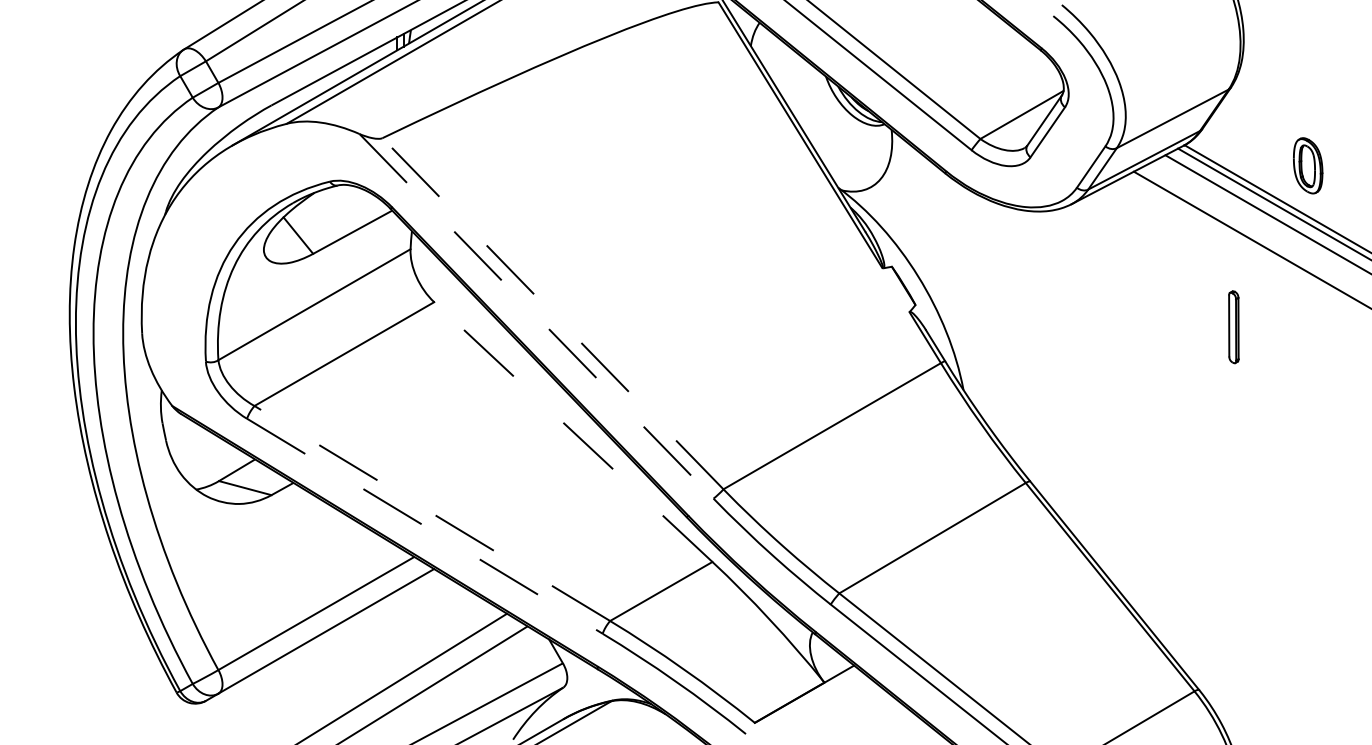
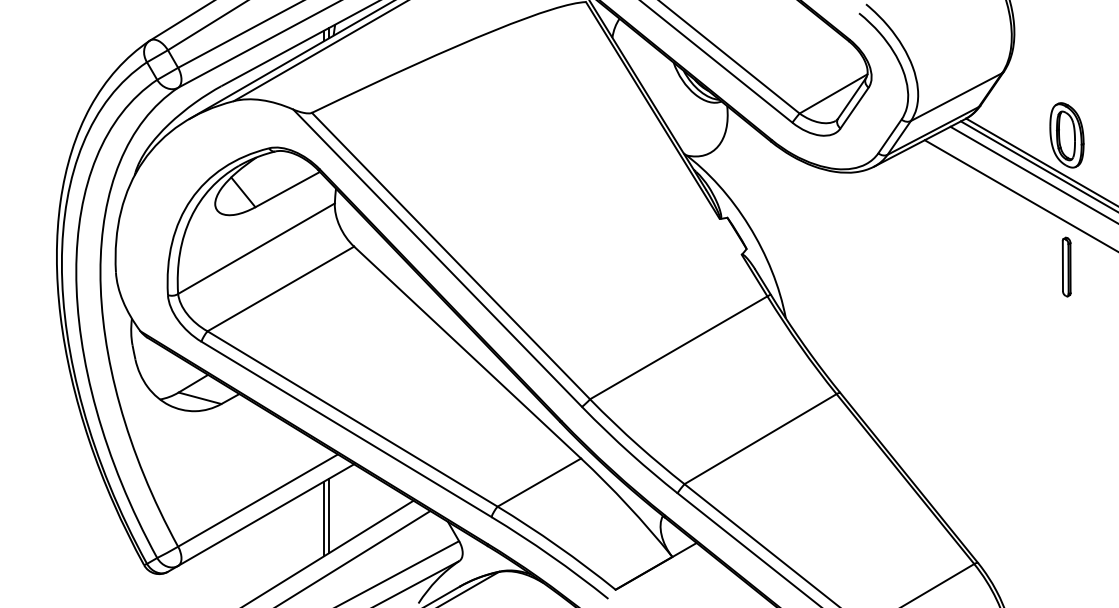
part: (1307, 165) -> (1066, 135), size x1.43
line: (552, 313) -> (450, 255), dashed -> solid
line: (536, 316) -> (437, 258), dashed -> solid
part: (1233, 327) -> (1066, 267), moved
line: (572, 431) -> (466, 352), dashed -> solid
line: (432, 513) -> (352, 418), dashed -> solid
line: (424, 526) -> (346, 429), dashed -> solid
line: (403, 632) -> (329, 516), added
line: (397, 635) -> (324, 518), added

